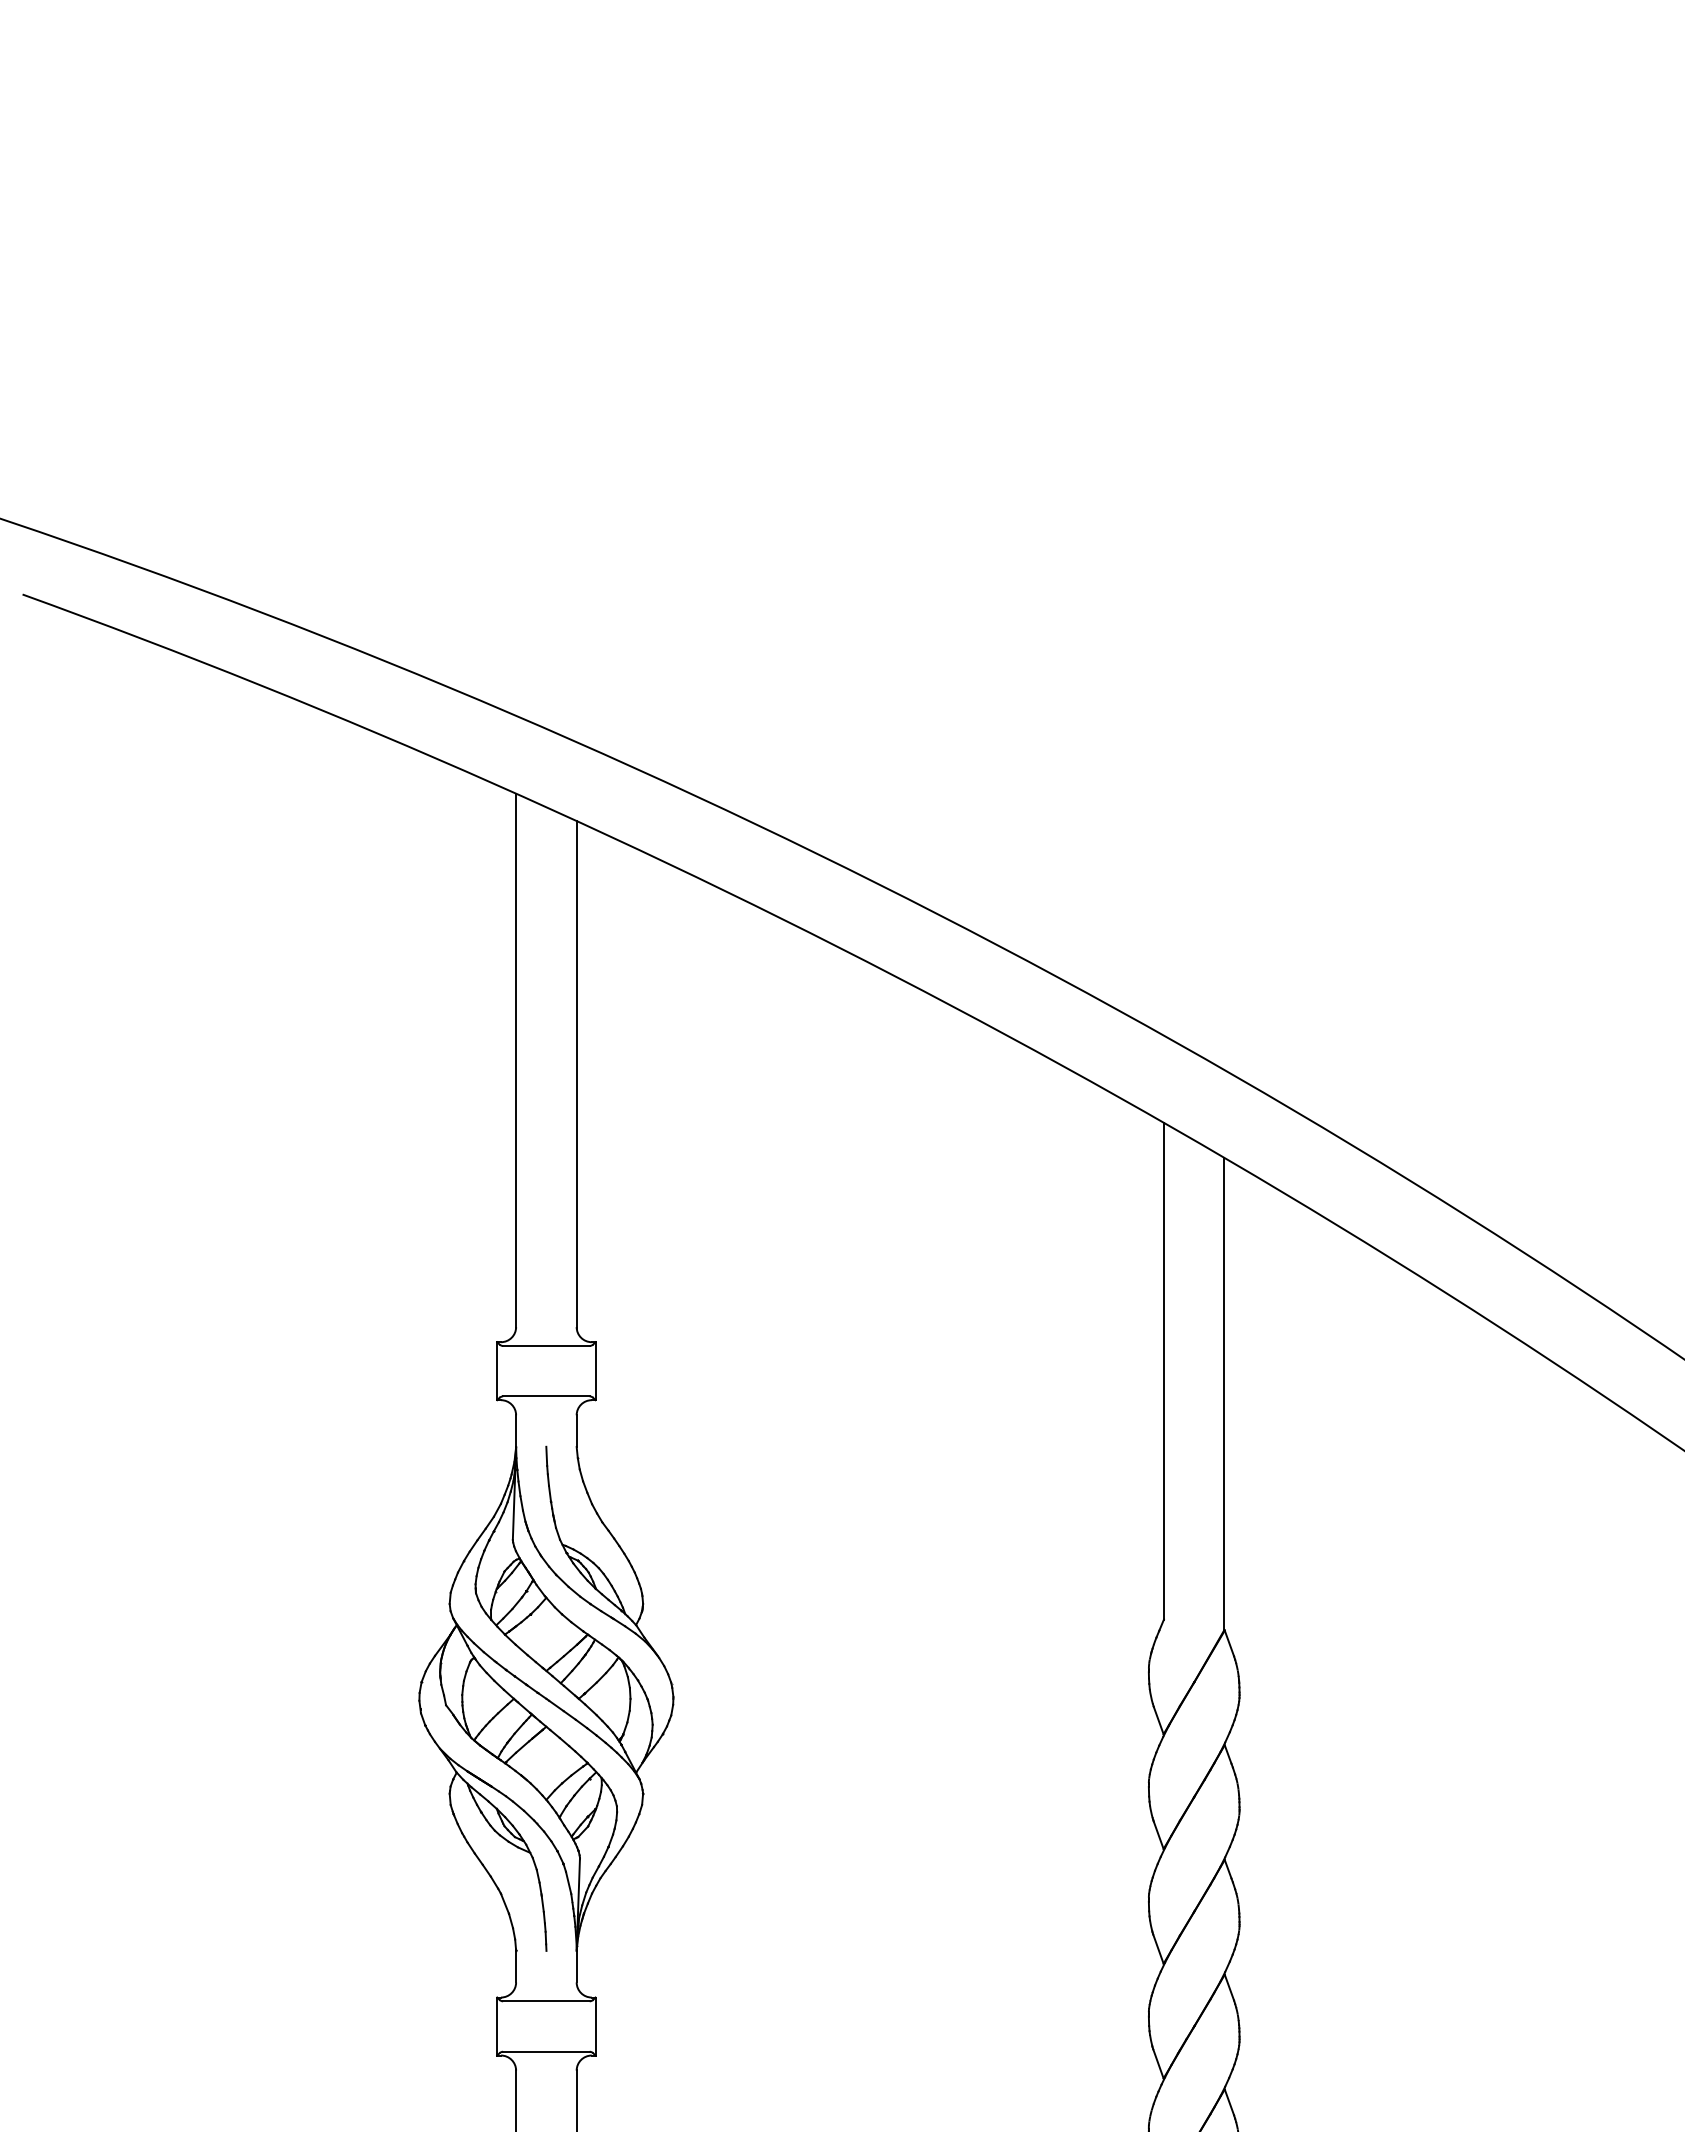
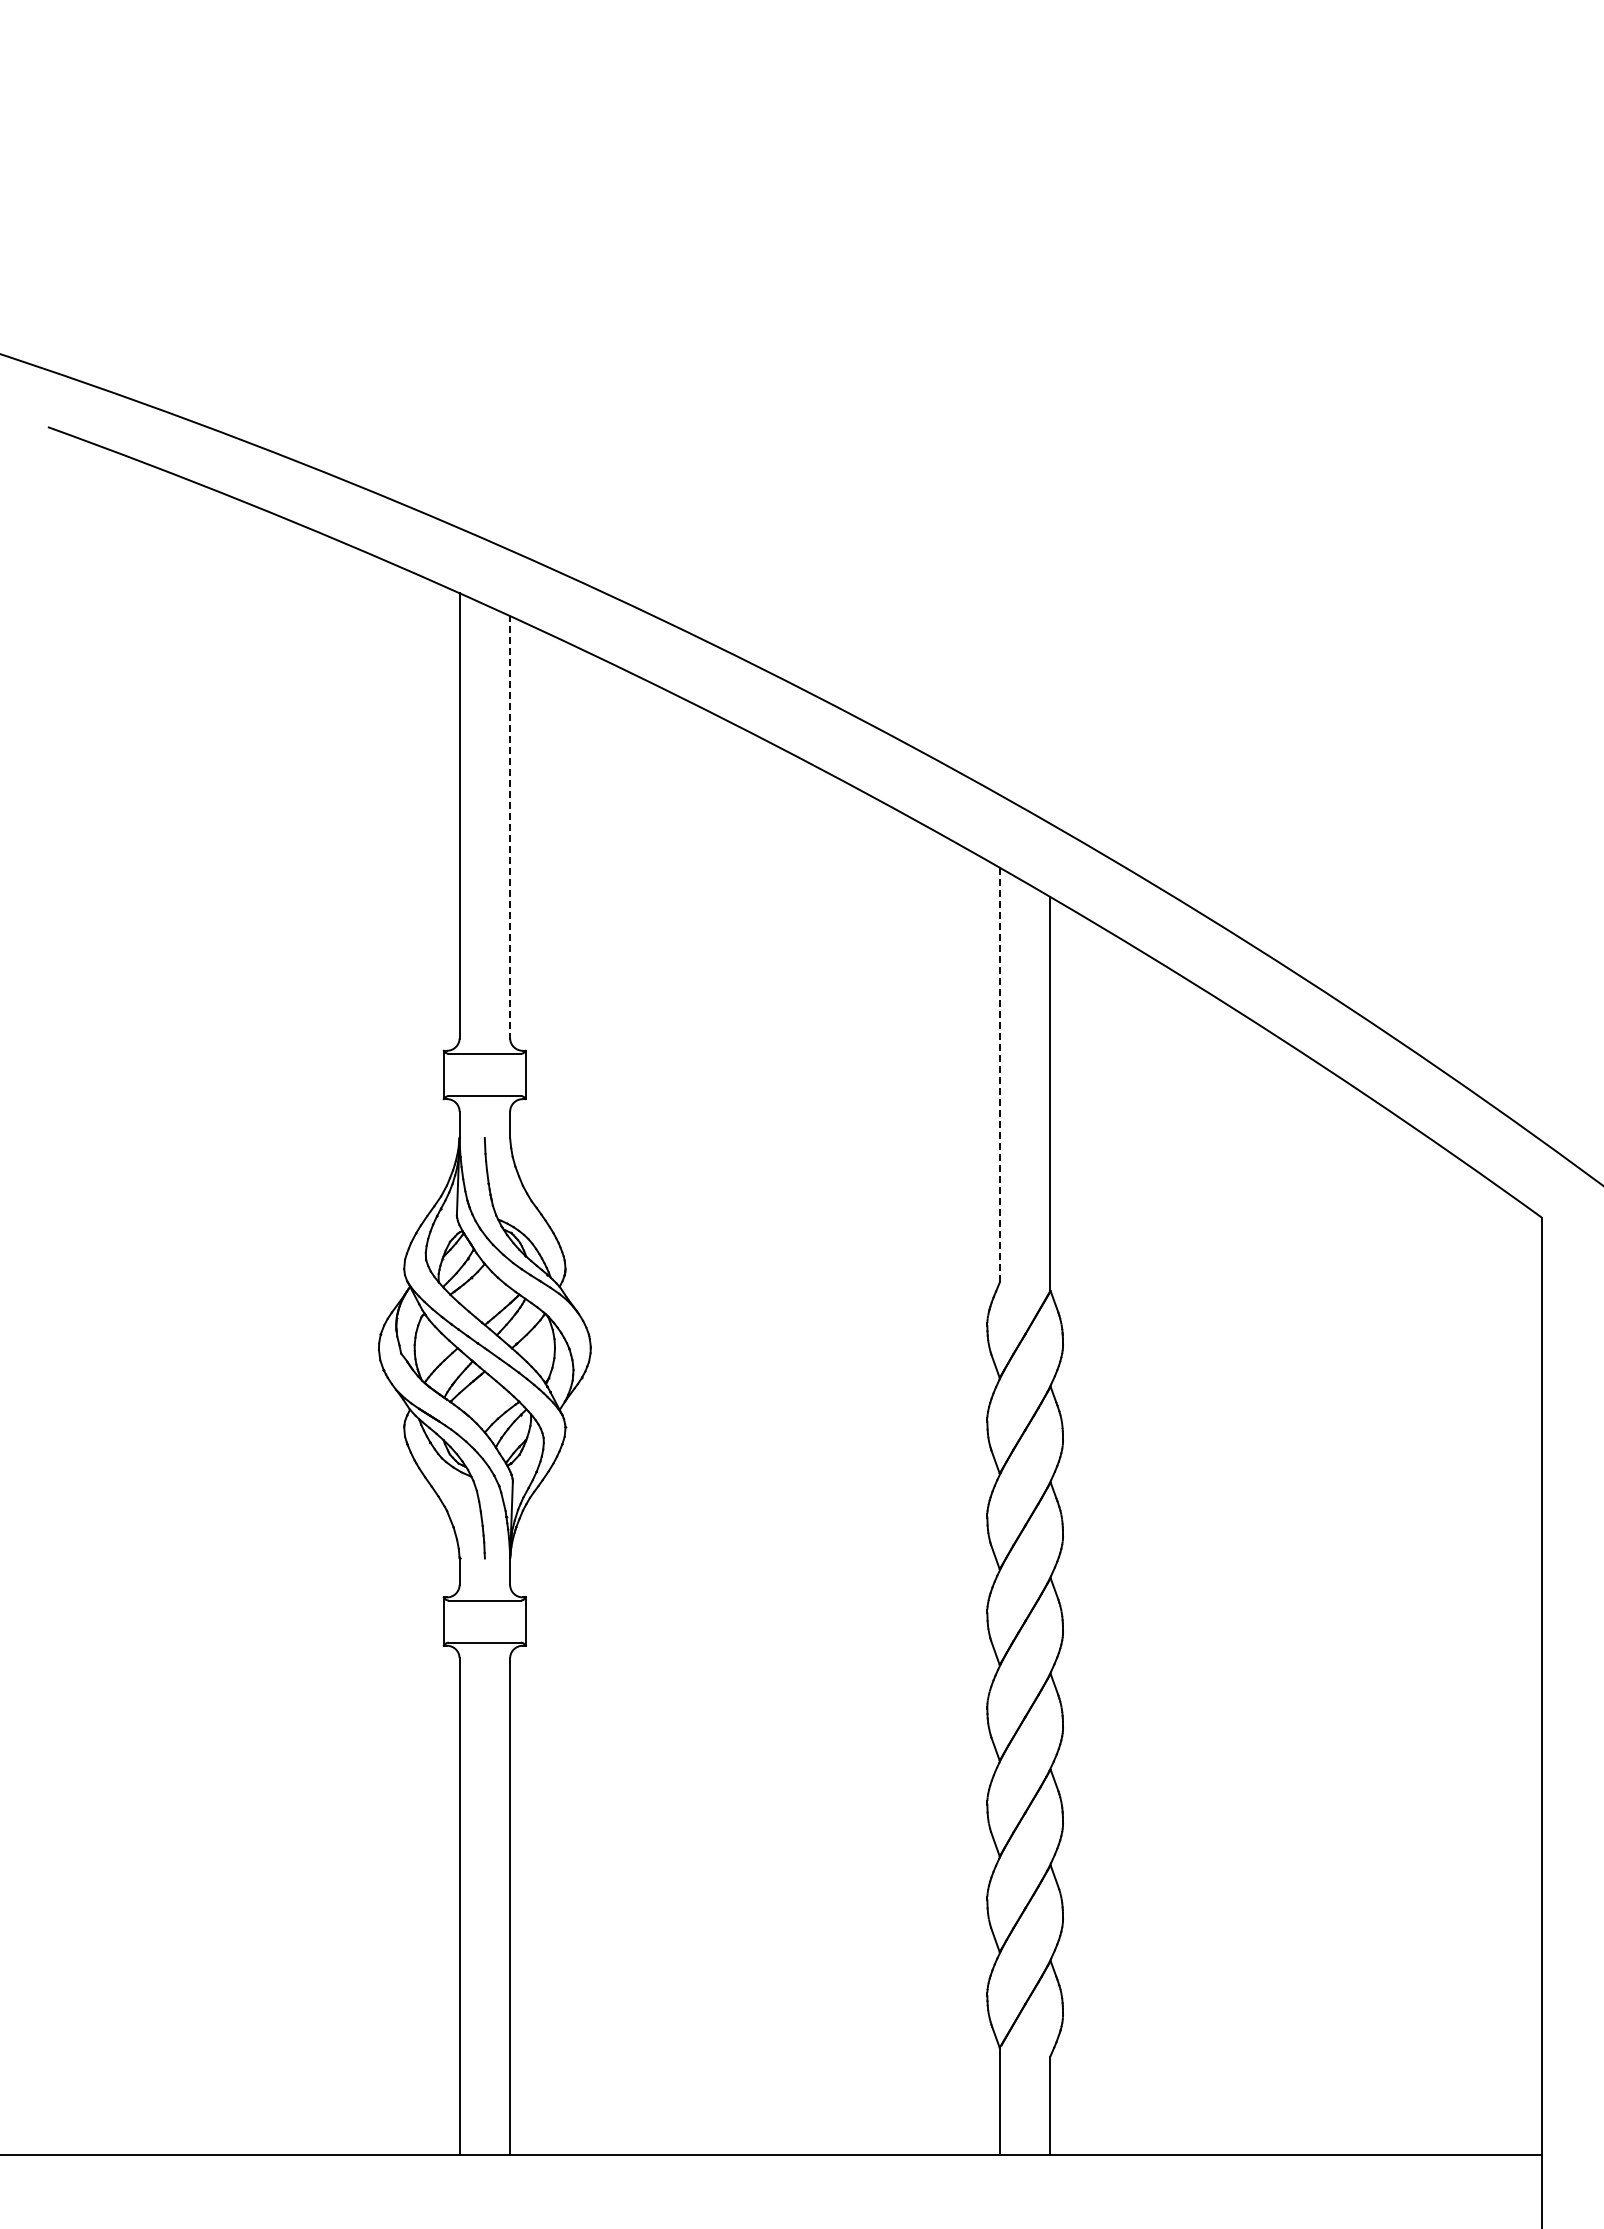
line: (577, 1074) -> (510, 827), solid -> dashed
line: (1163, 1370) -> (999, 1074), solid -> dashed

